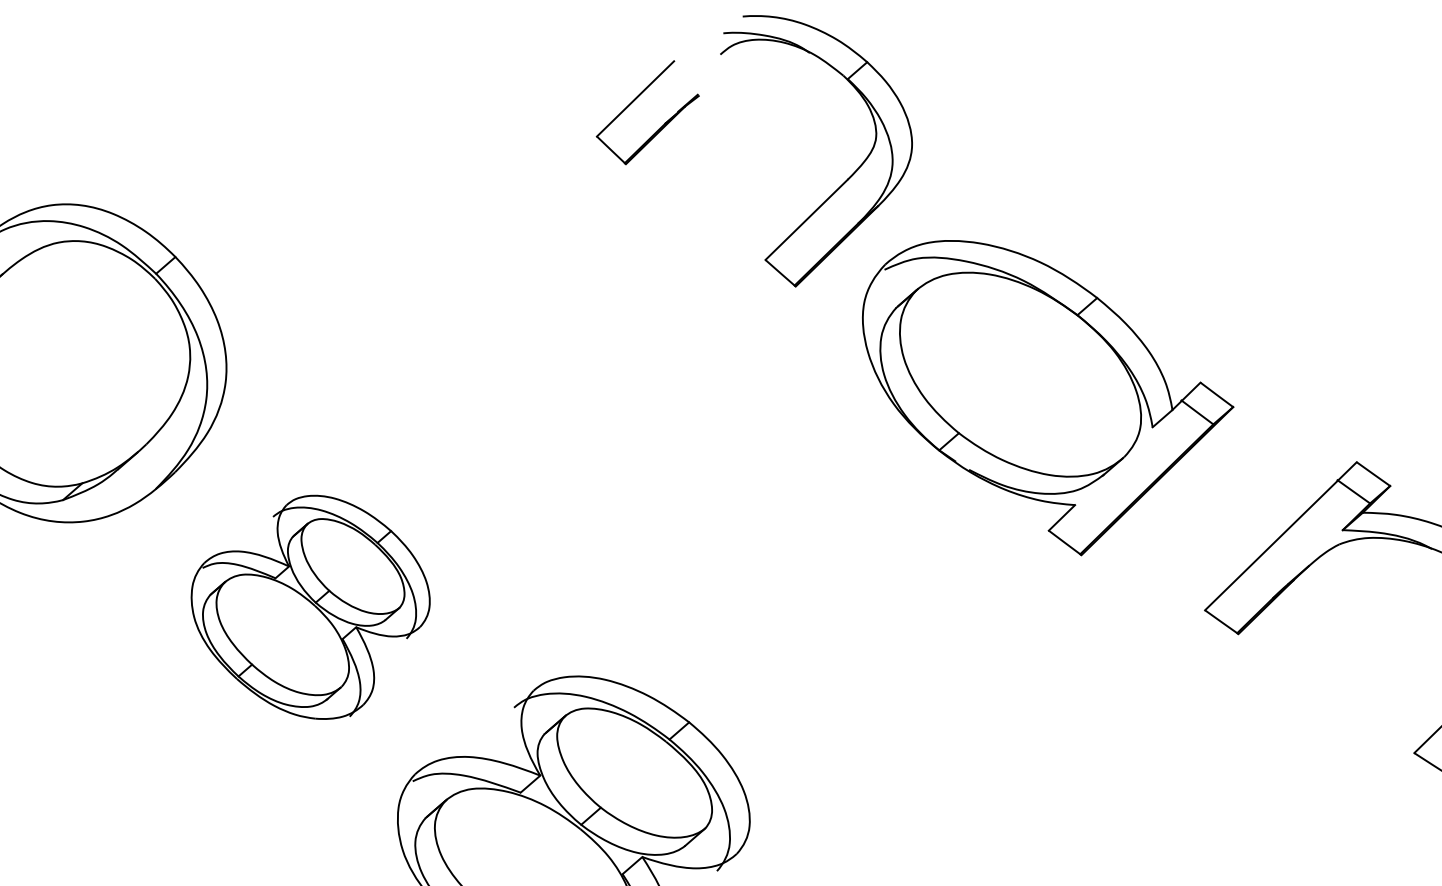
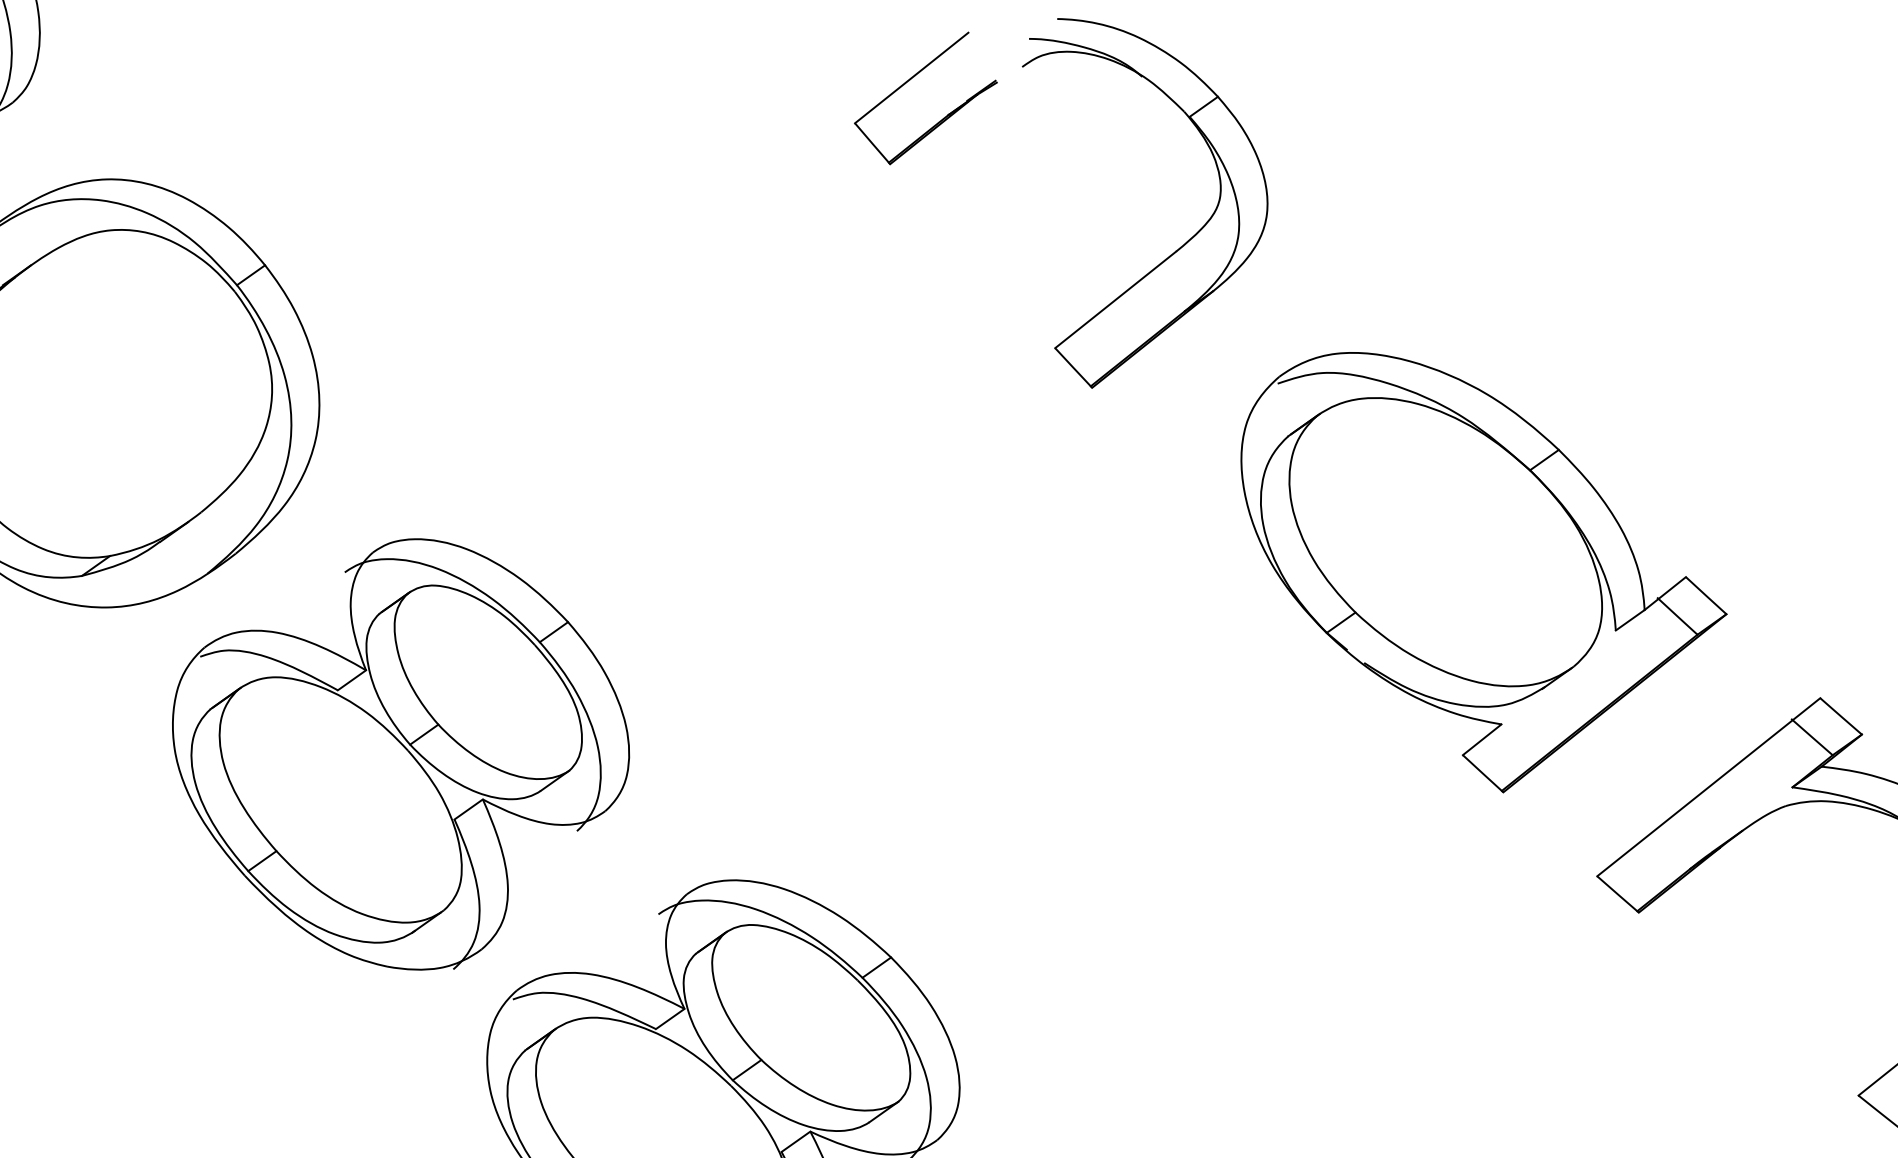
part: (635, 100) -> (911, 80), moved
part: (1048, 398) -> (1480, 578), moved
part: (310, 607) -> (399, 752), size x1.43

